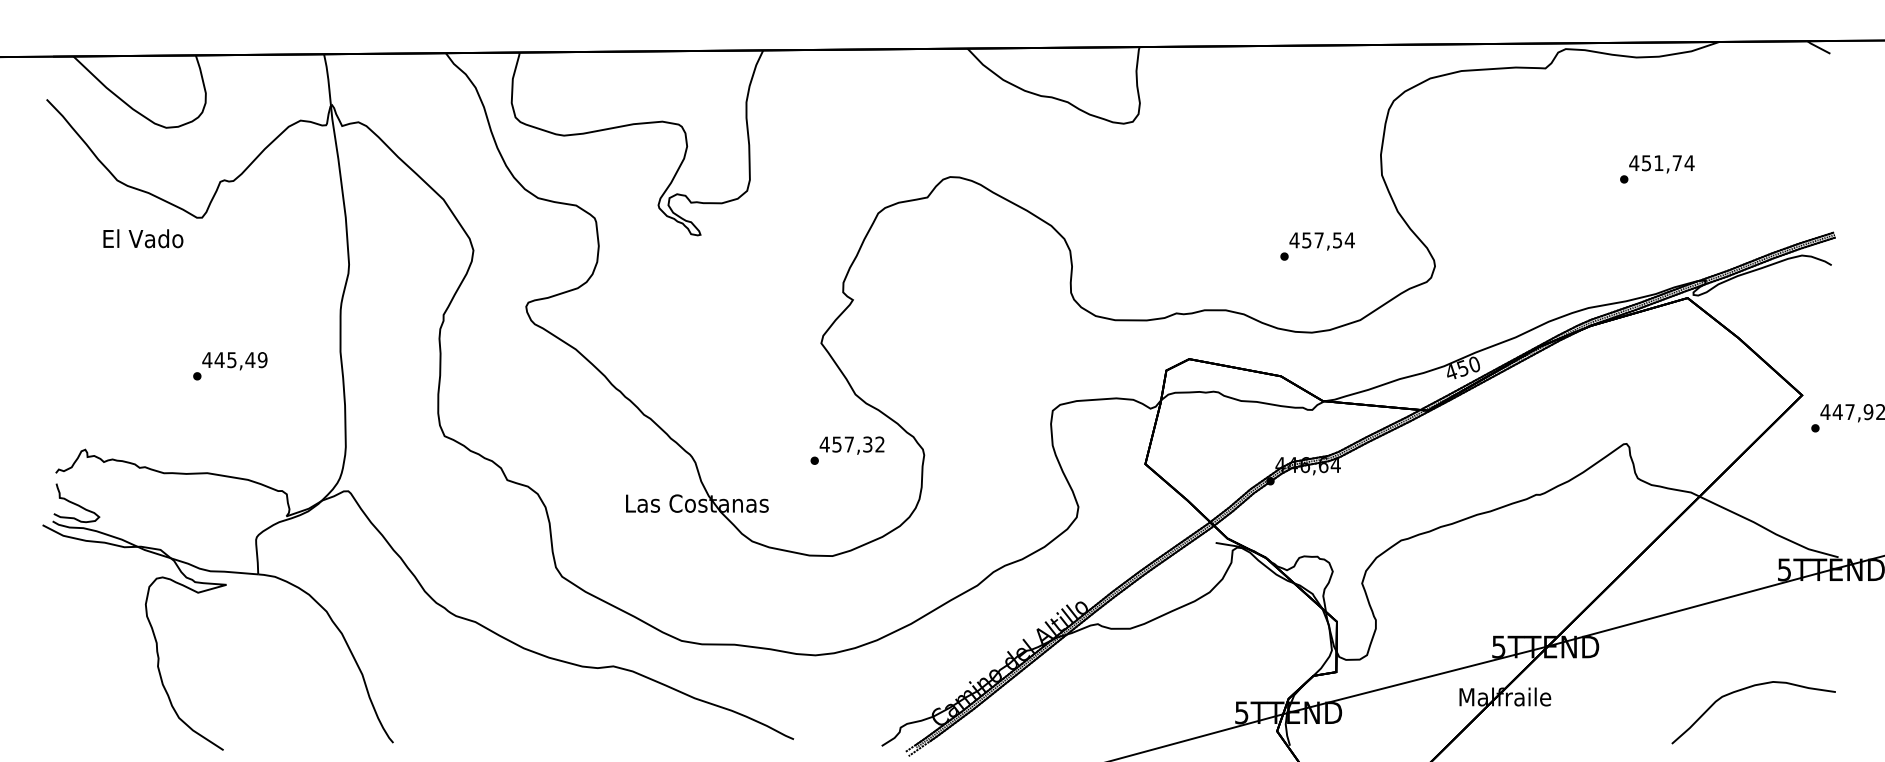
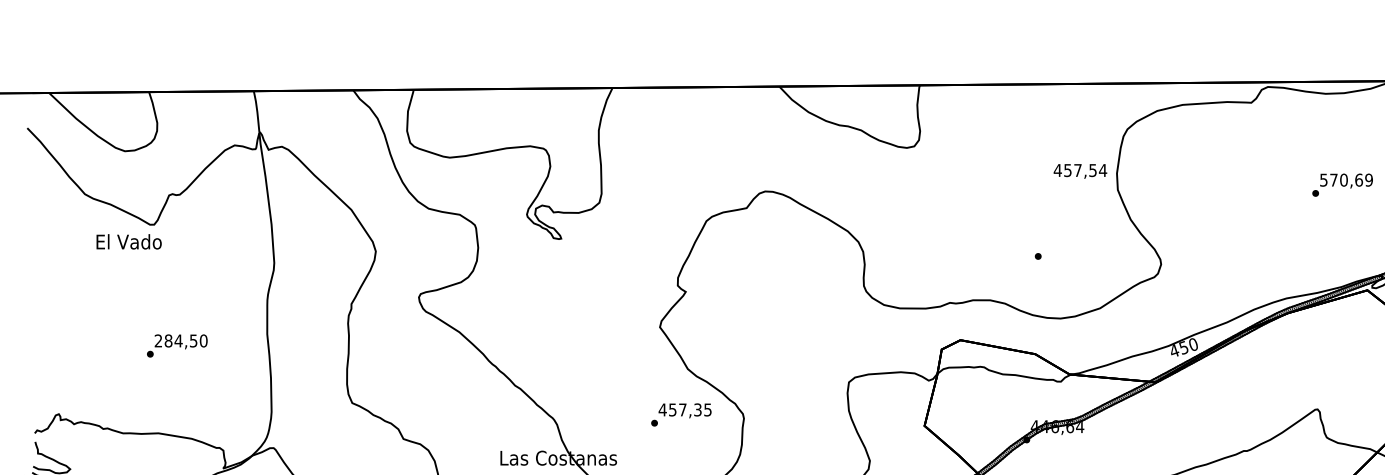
text: (1661, 163) -> (1346, 180), 451,74 -> 570,69
text: (143, 238) -> (129, 241), moved
text: (1321, 241) -> (1079, 171), moved
text: (234, 360) -> (180, 341), 445,49 -> 284,50
text: (879, 444) -> (707, 409), 457,32 -> 457,35

